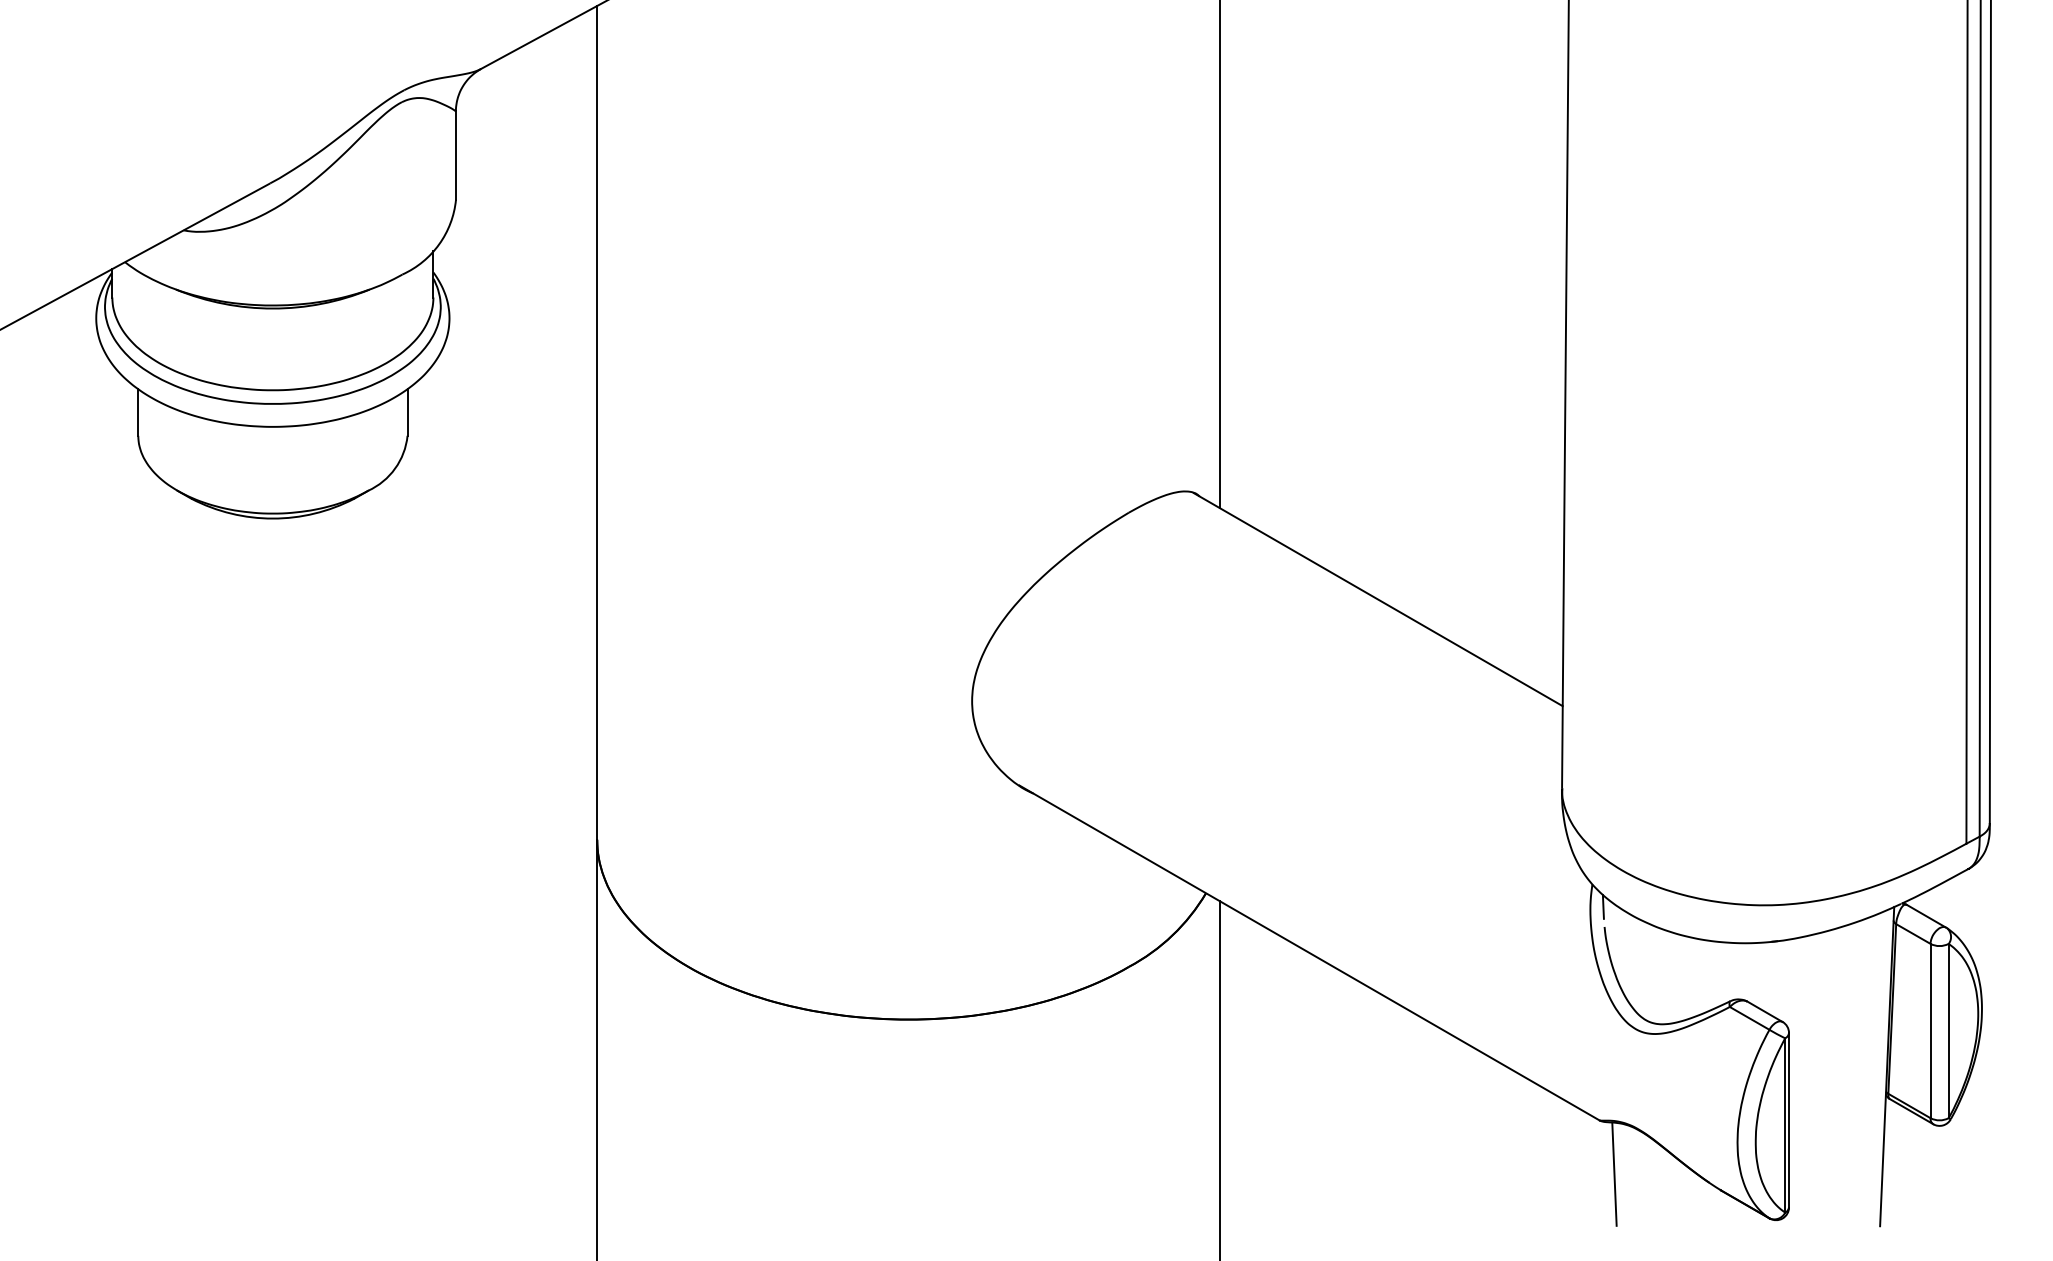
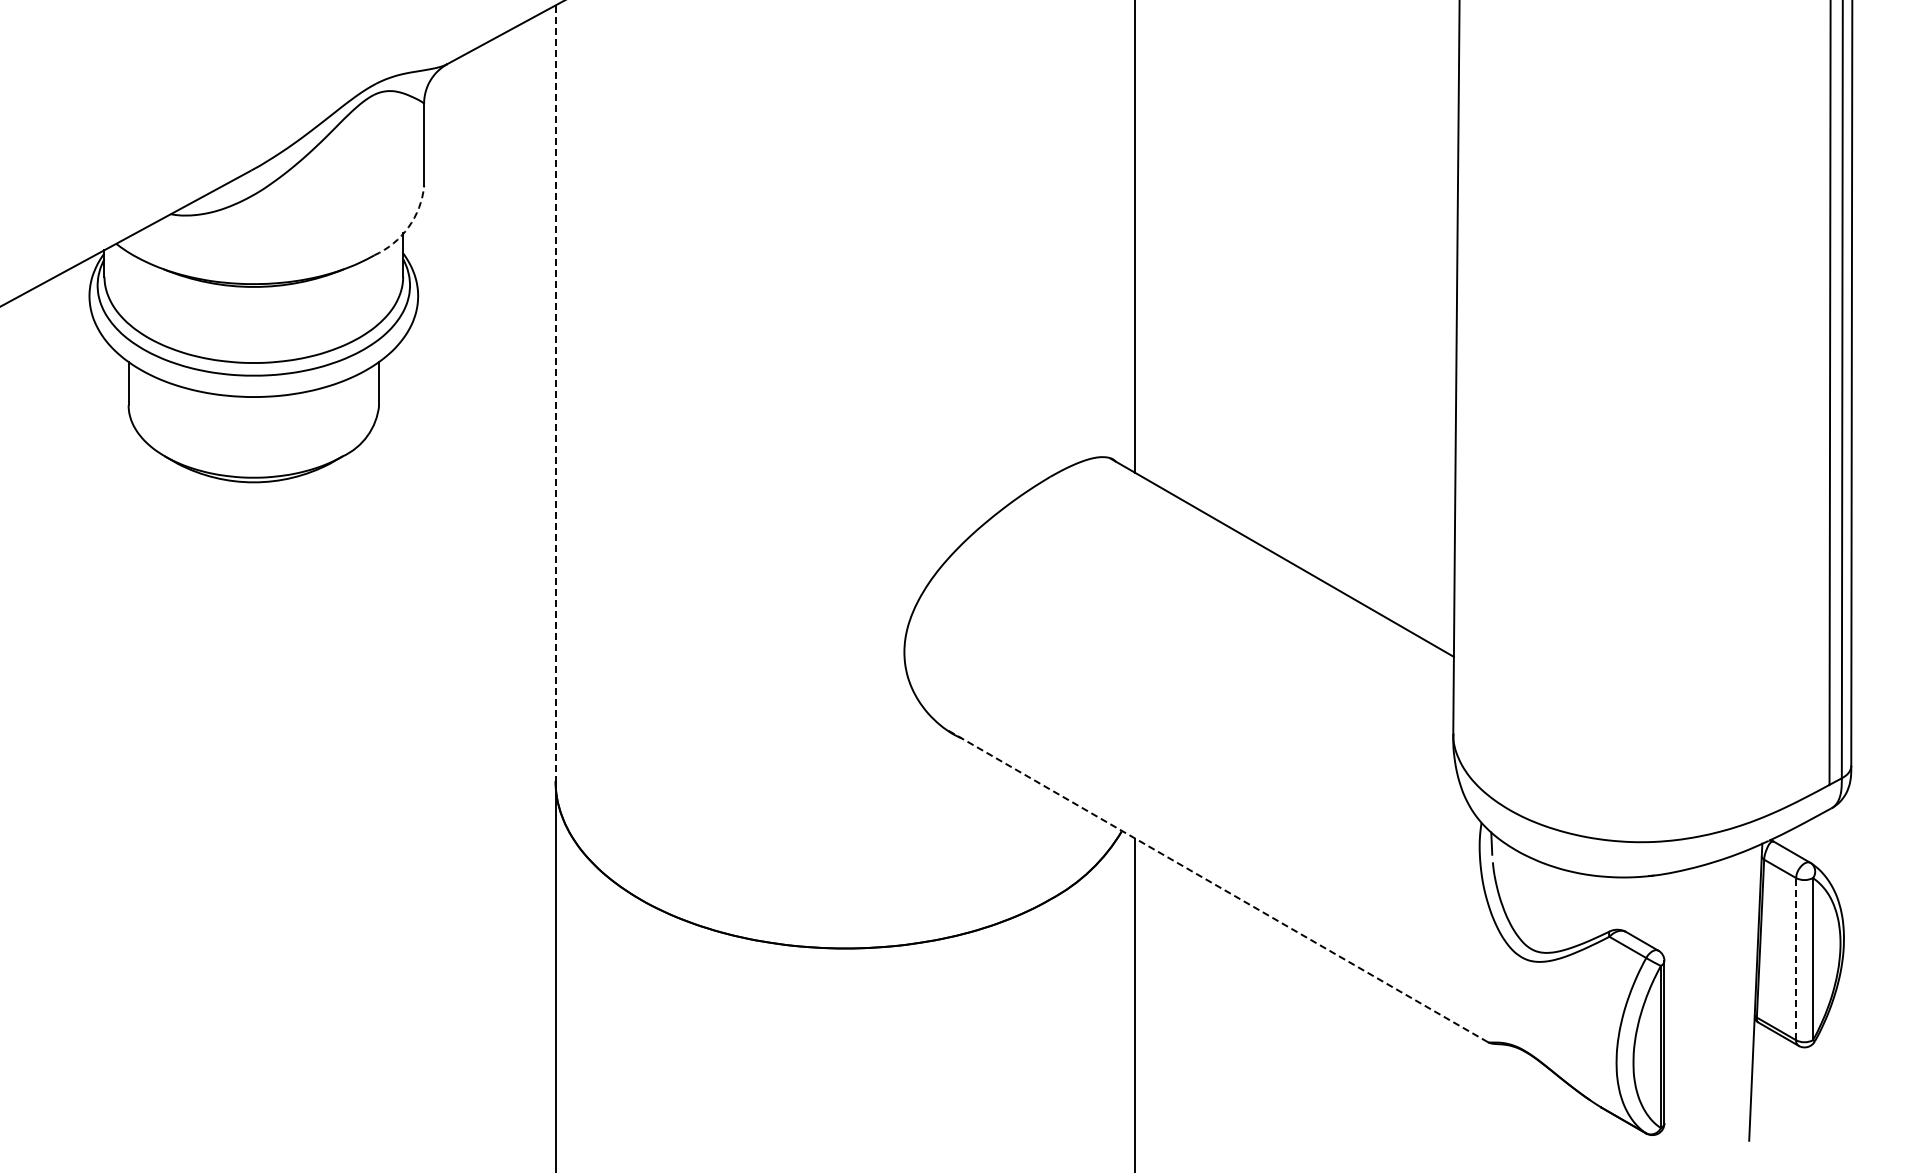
arc: (439, 244) -> (408, 227), solid -> dashed
line: (597, 423) -> (555, 393), solid -> dashed
line: (1309, 952) -> (1218, 886), solid -> dashed
line: (1930, 1030) -> (1796, 958), solid -> dashed
line: (1614, 1174) -> (1502, 1092), removed

